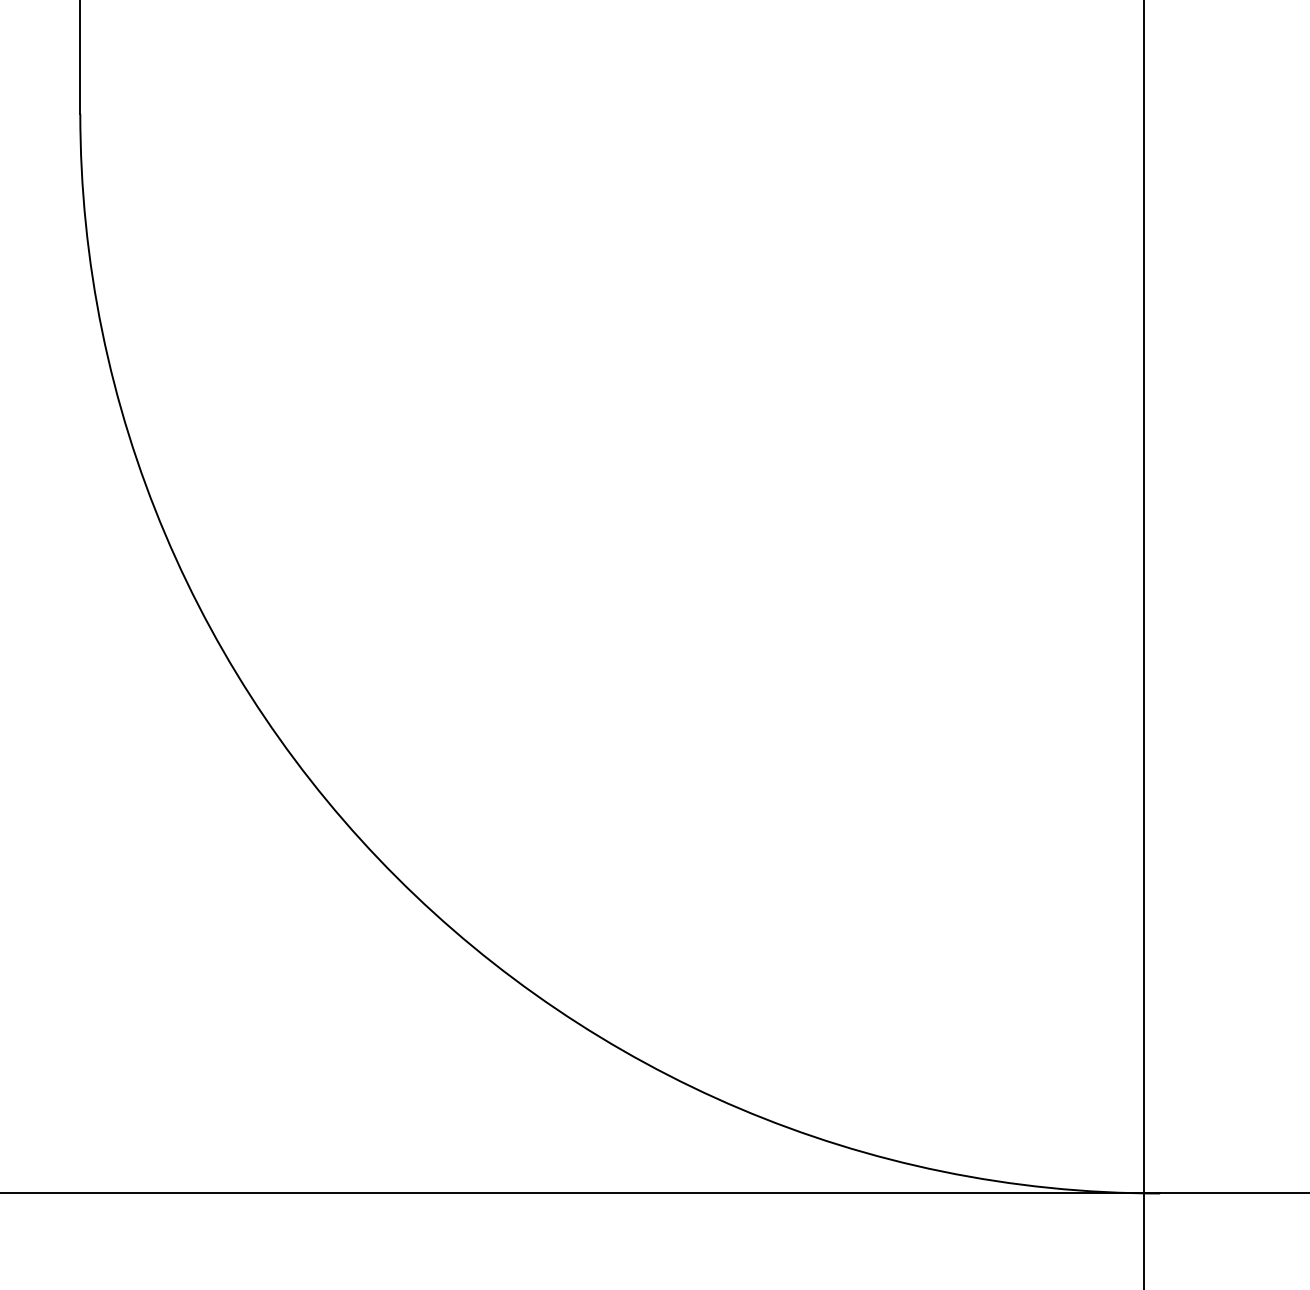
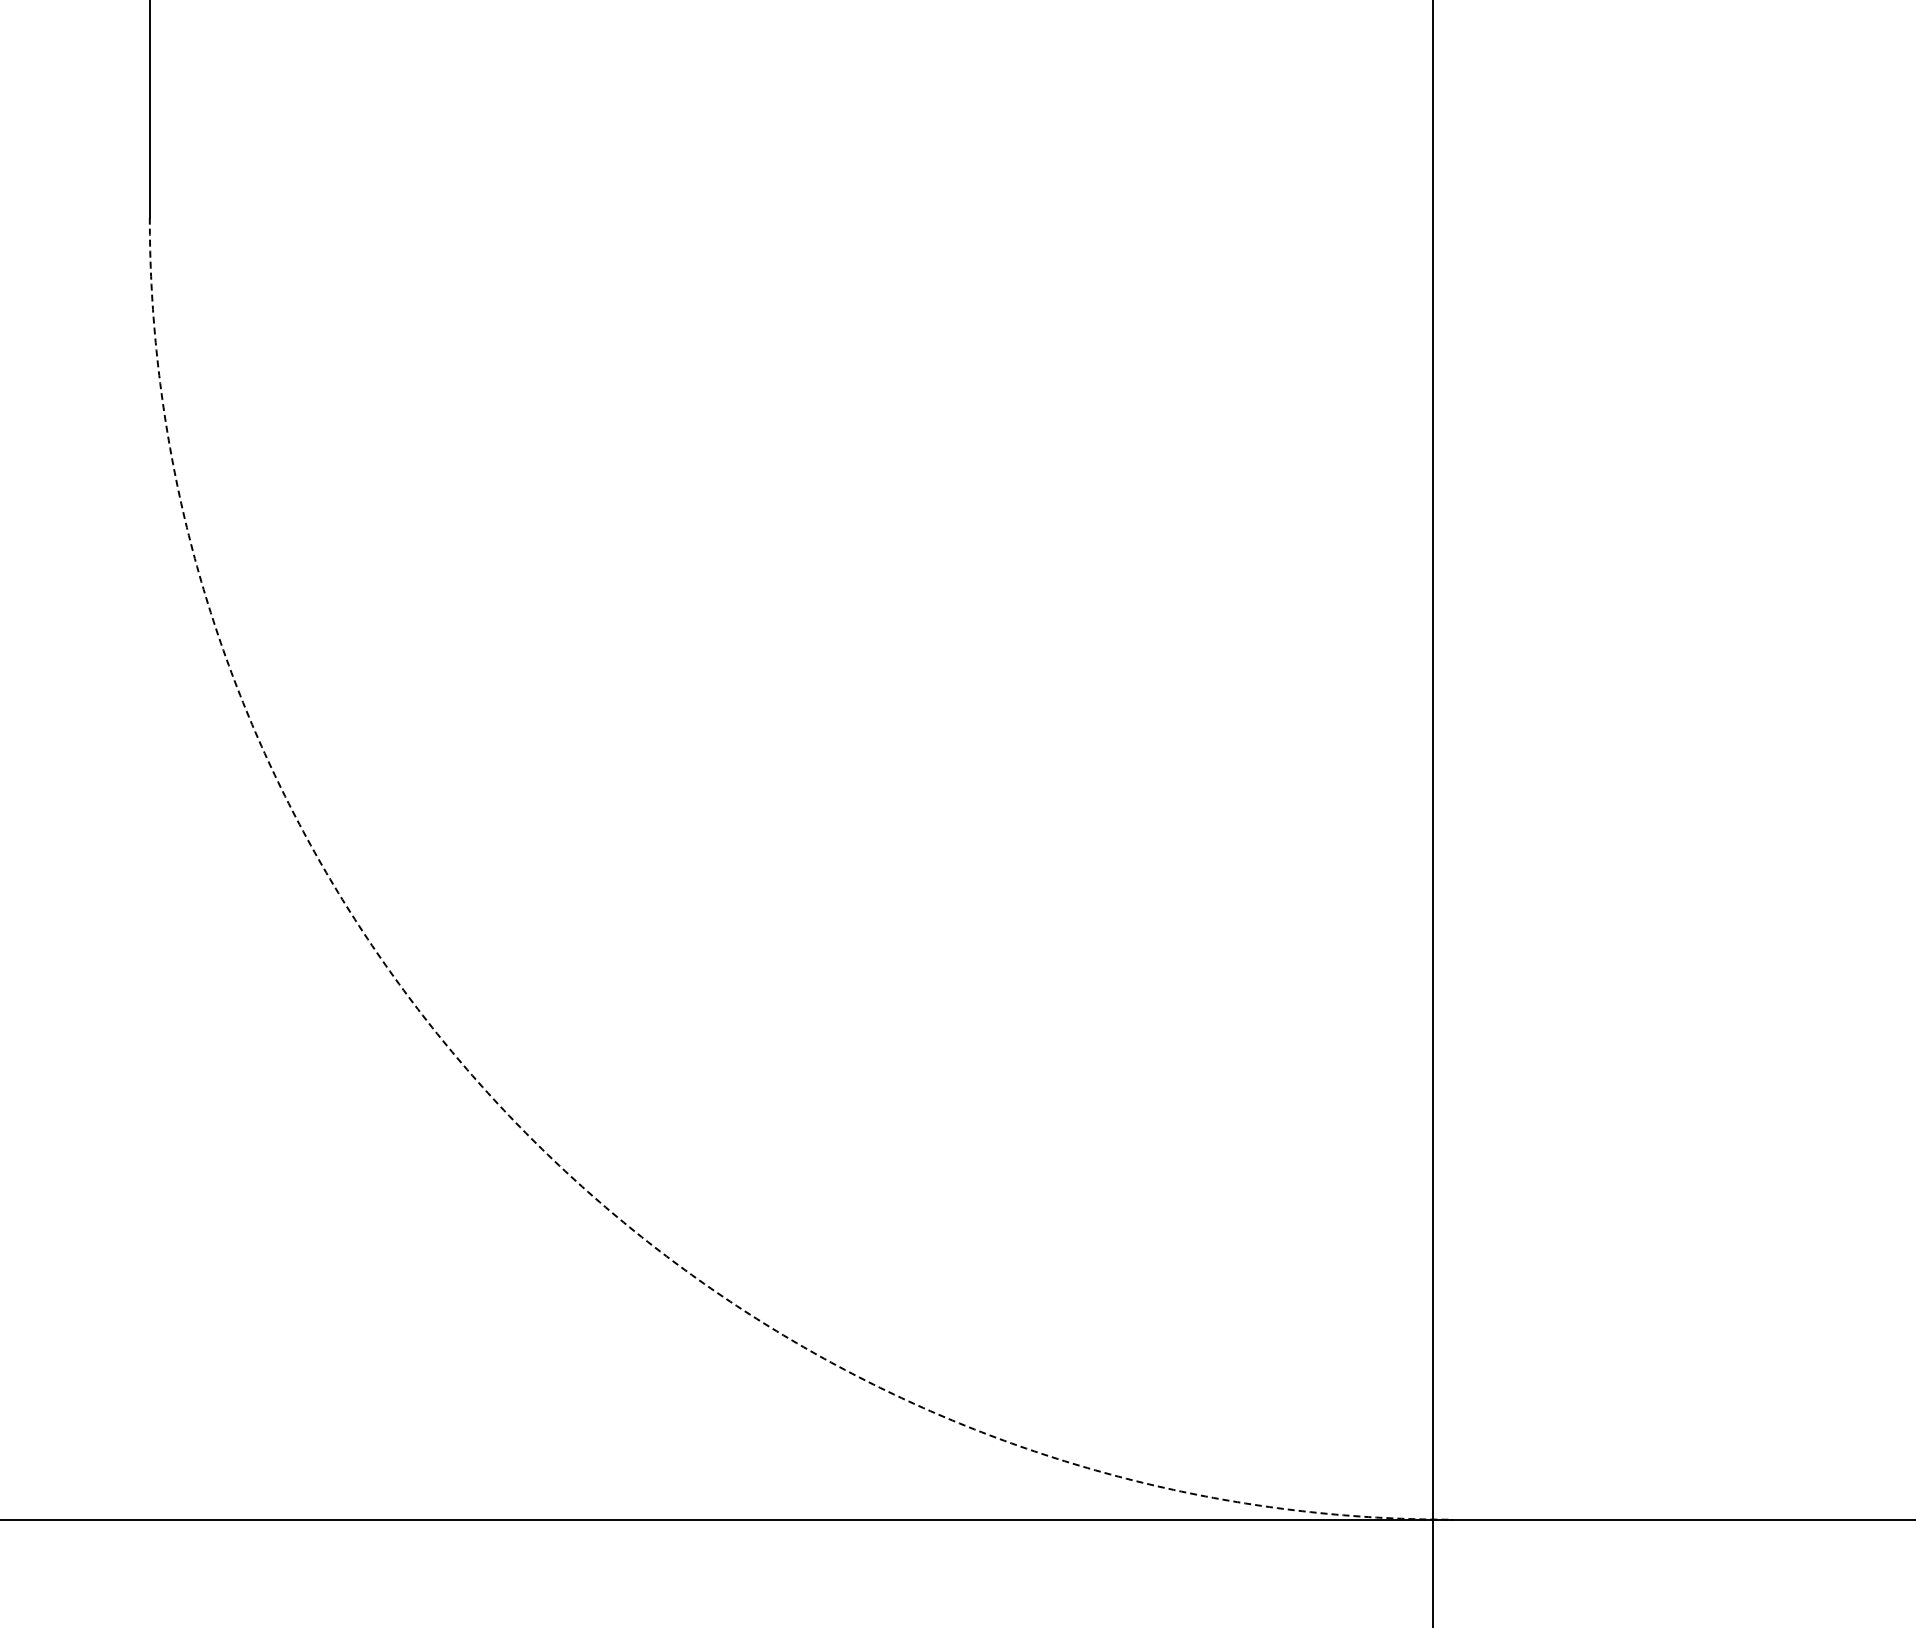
arc: (396, 877) -> (531, 1138), solid -> dashed

